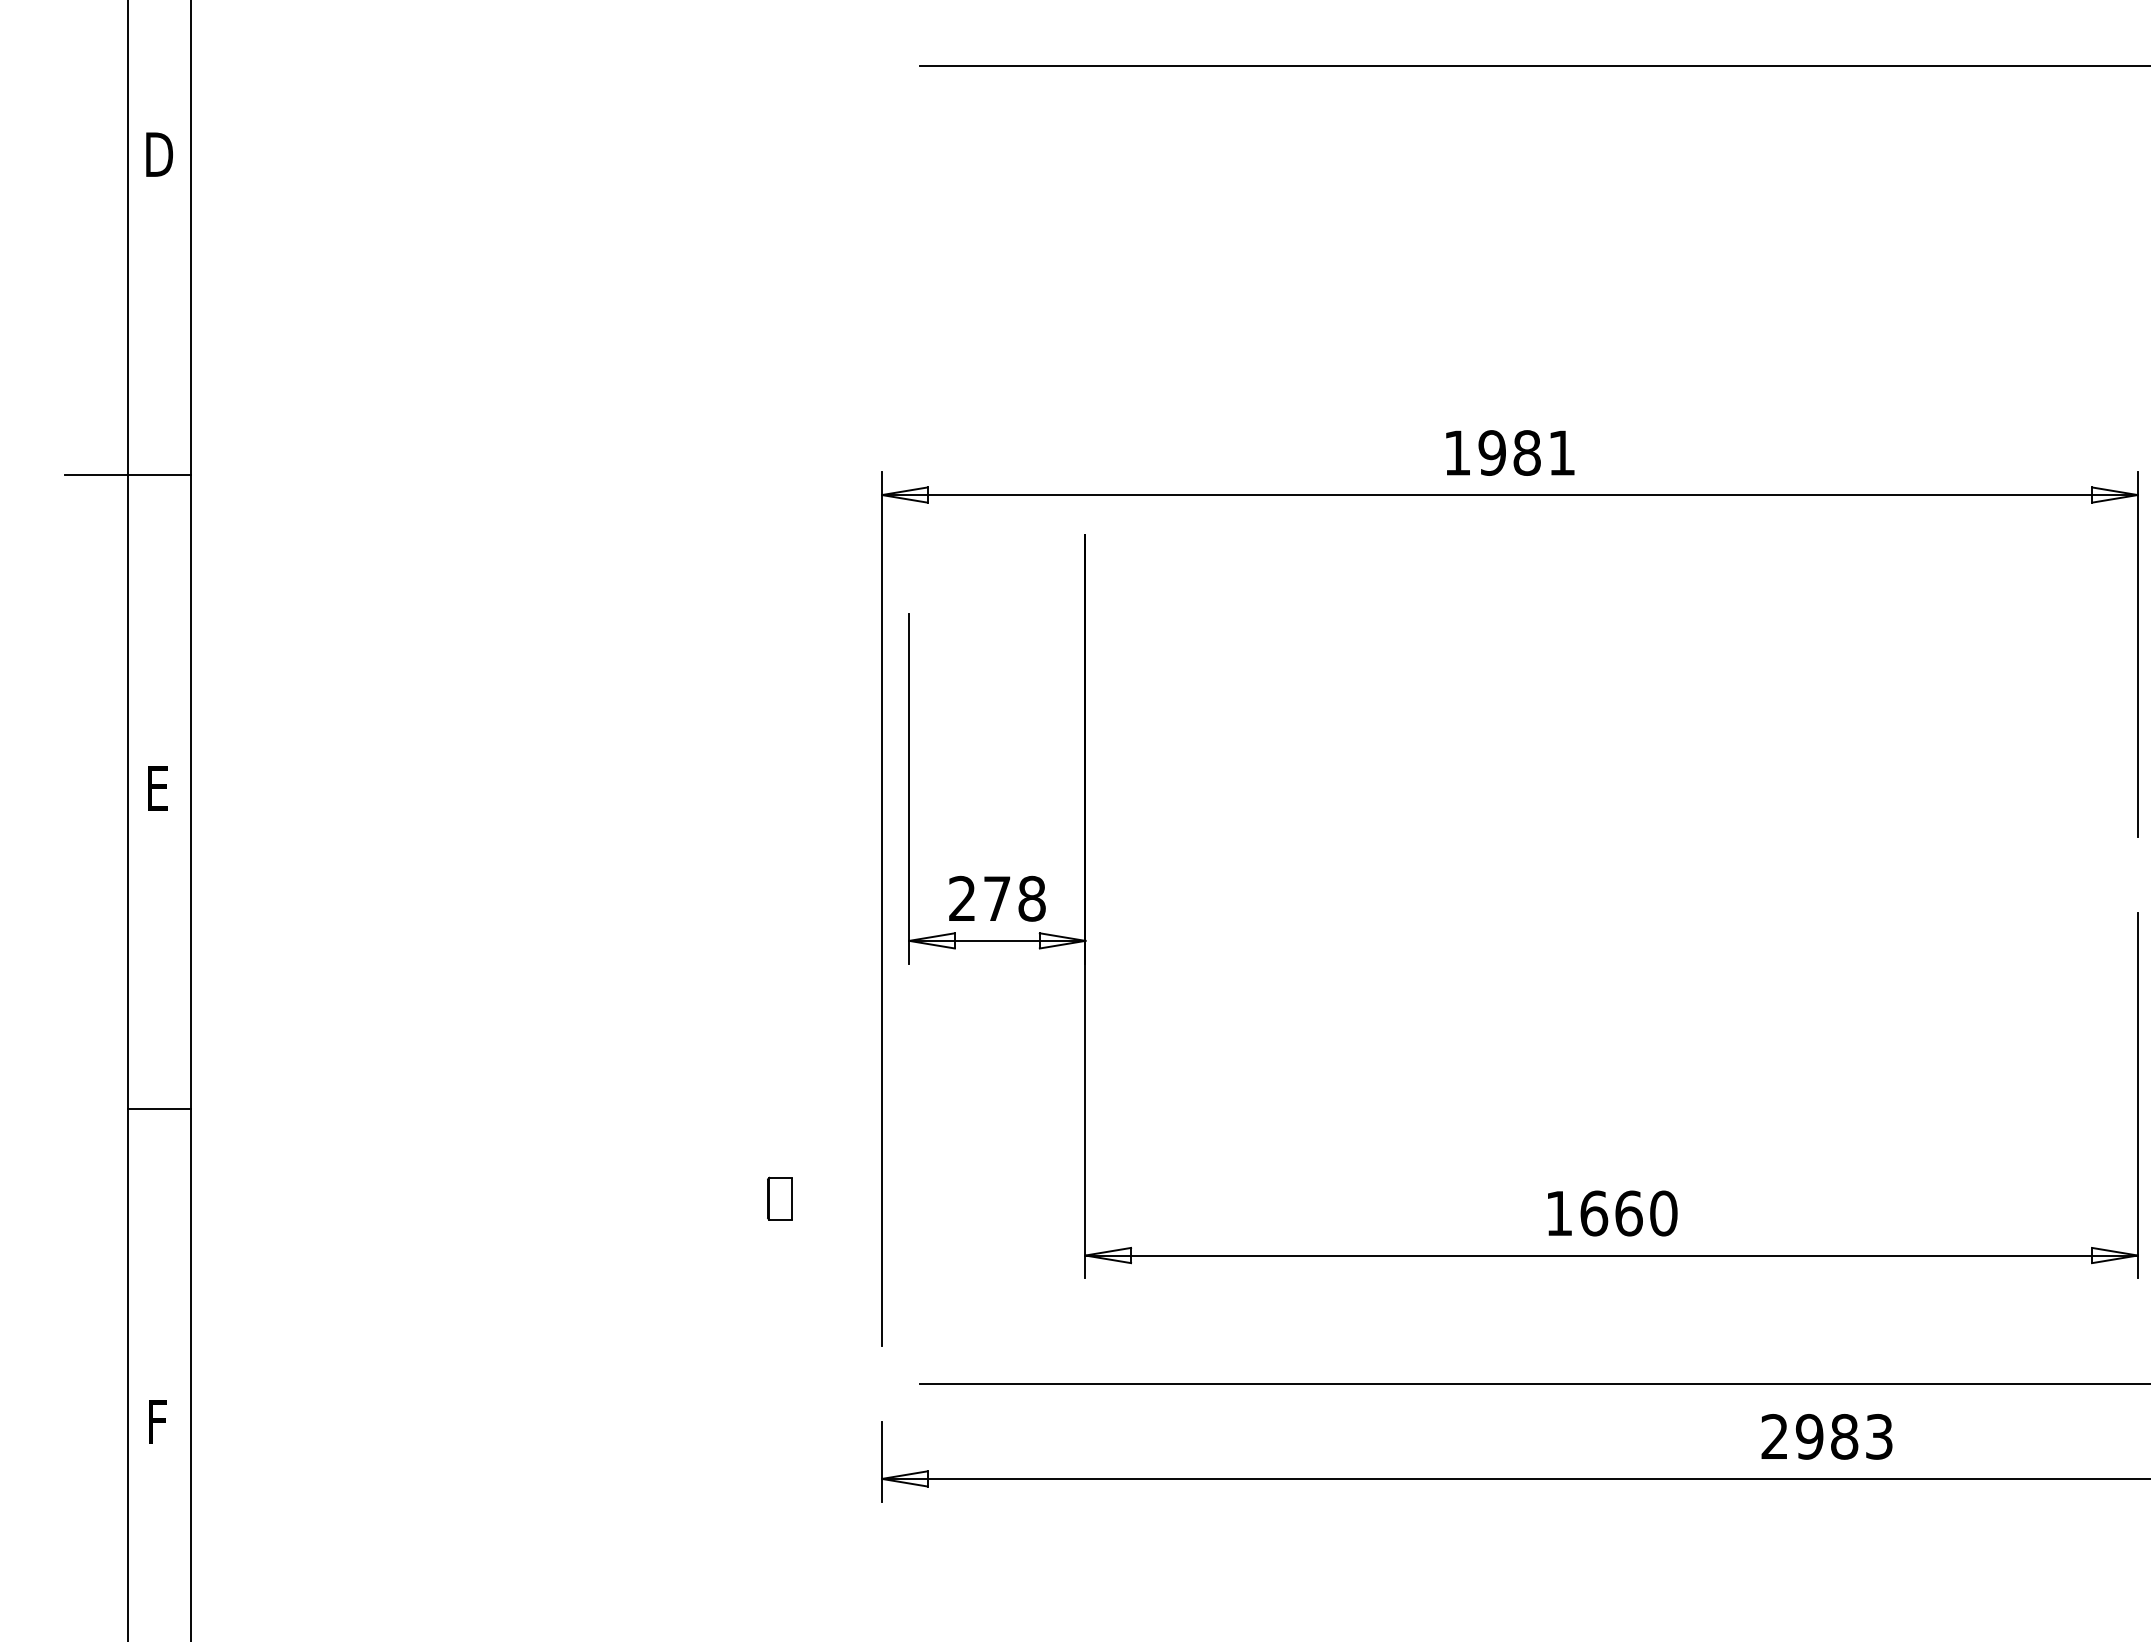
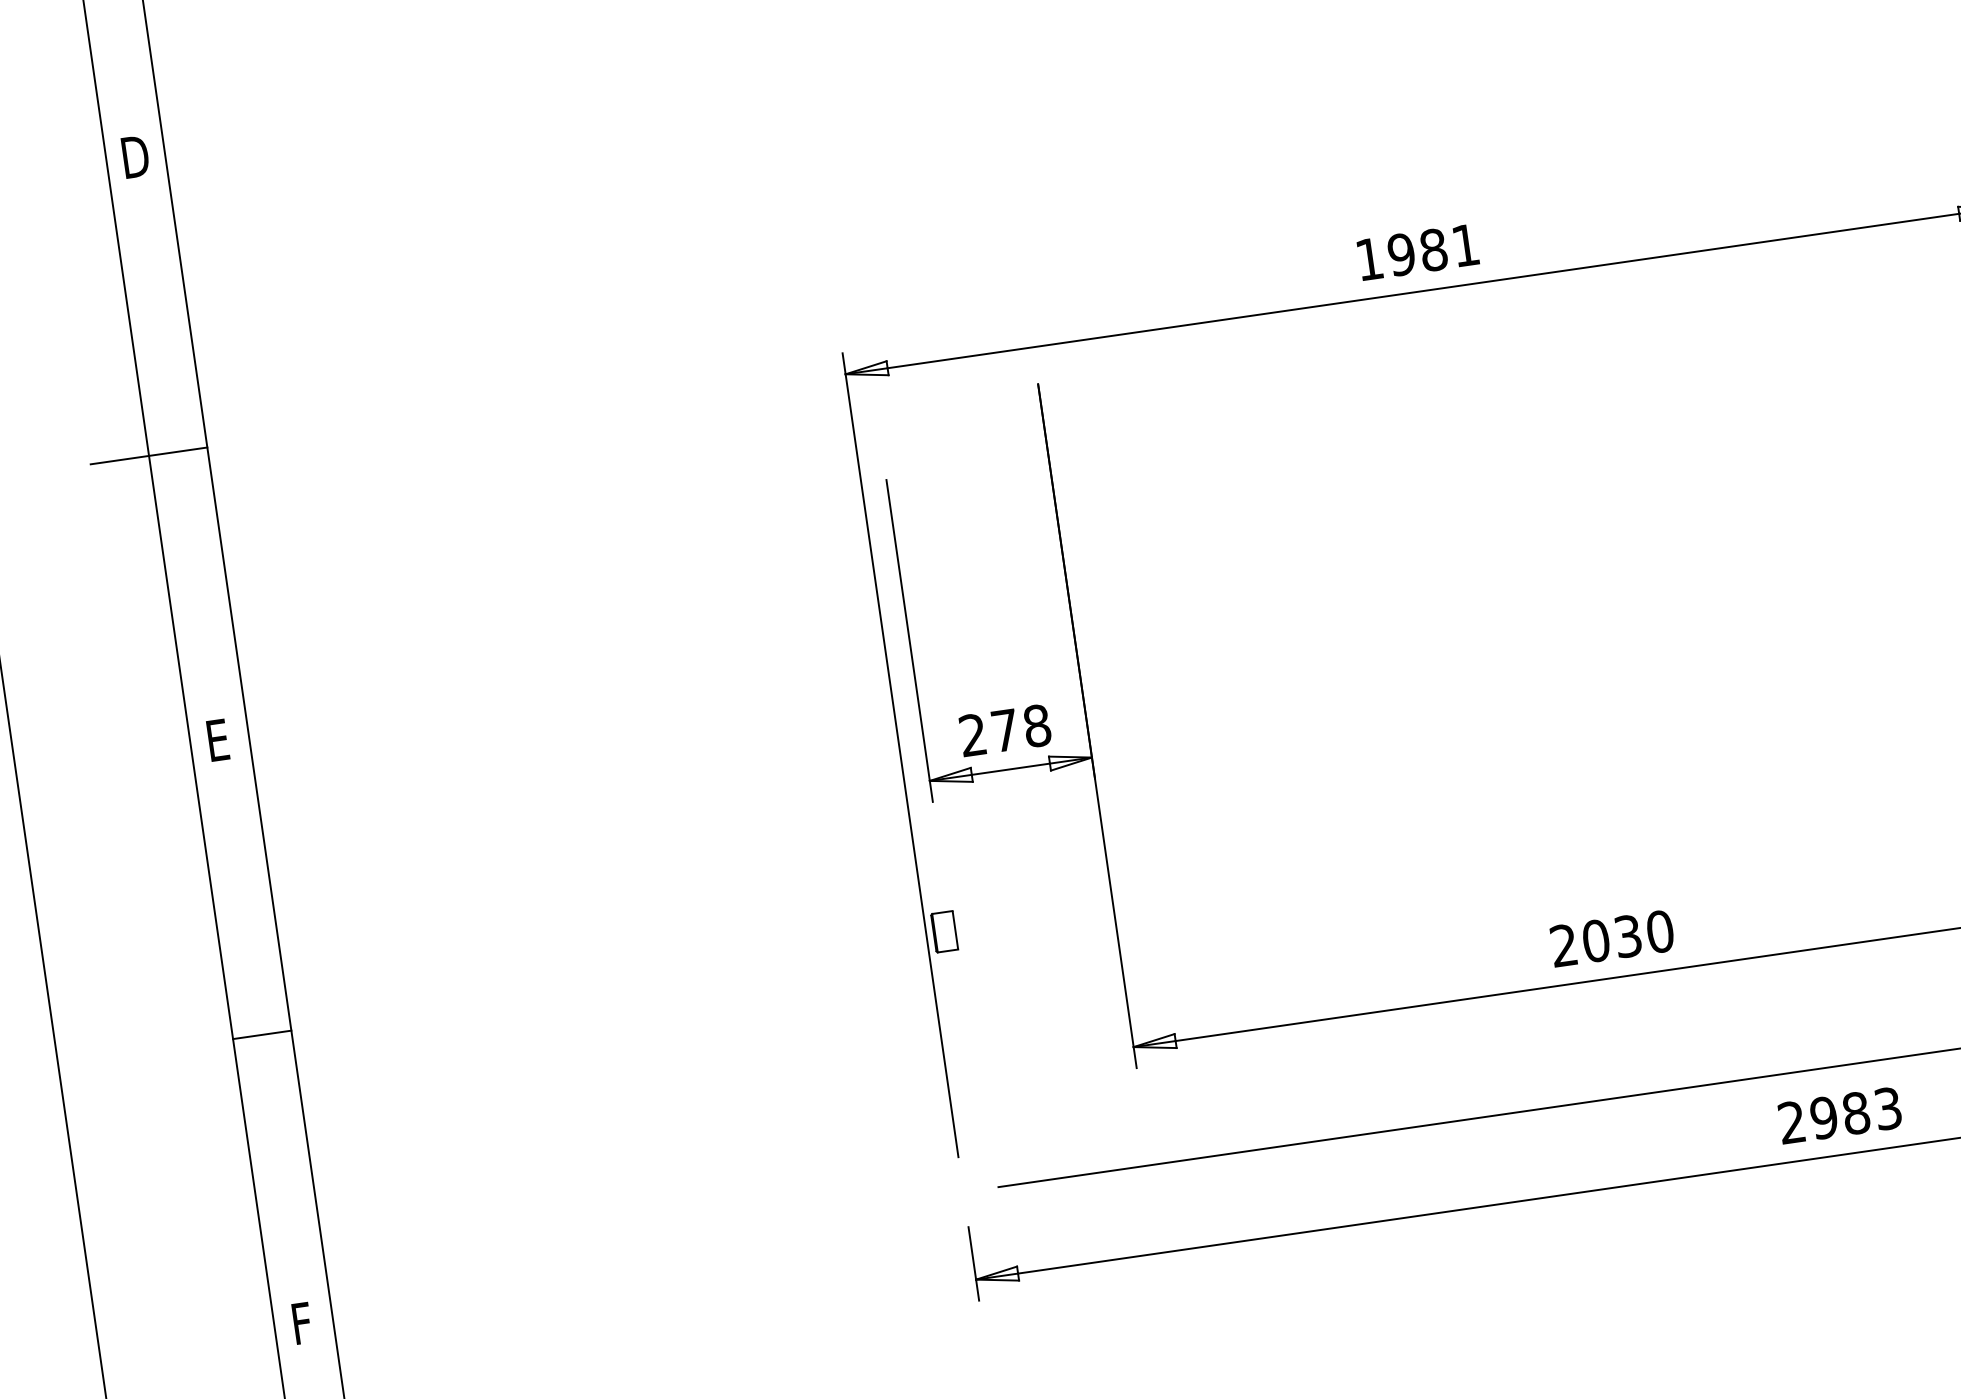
part: (779, 1198) -> (944, 931), moved
text: (1594, 1213) -> (1596, 940), 1660 -> 2030

